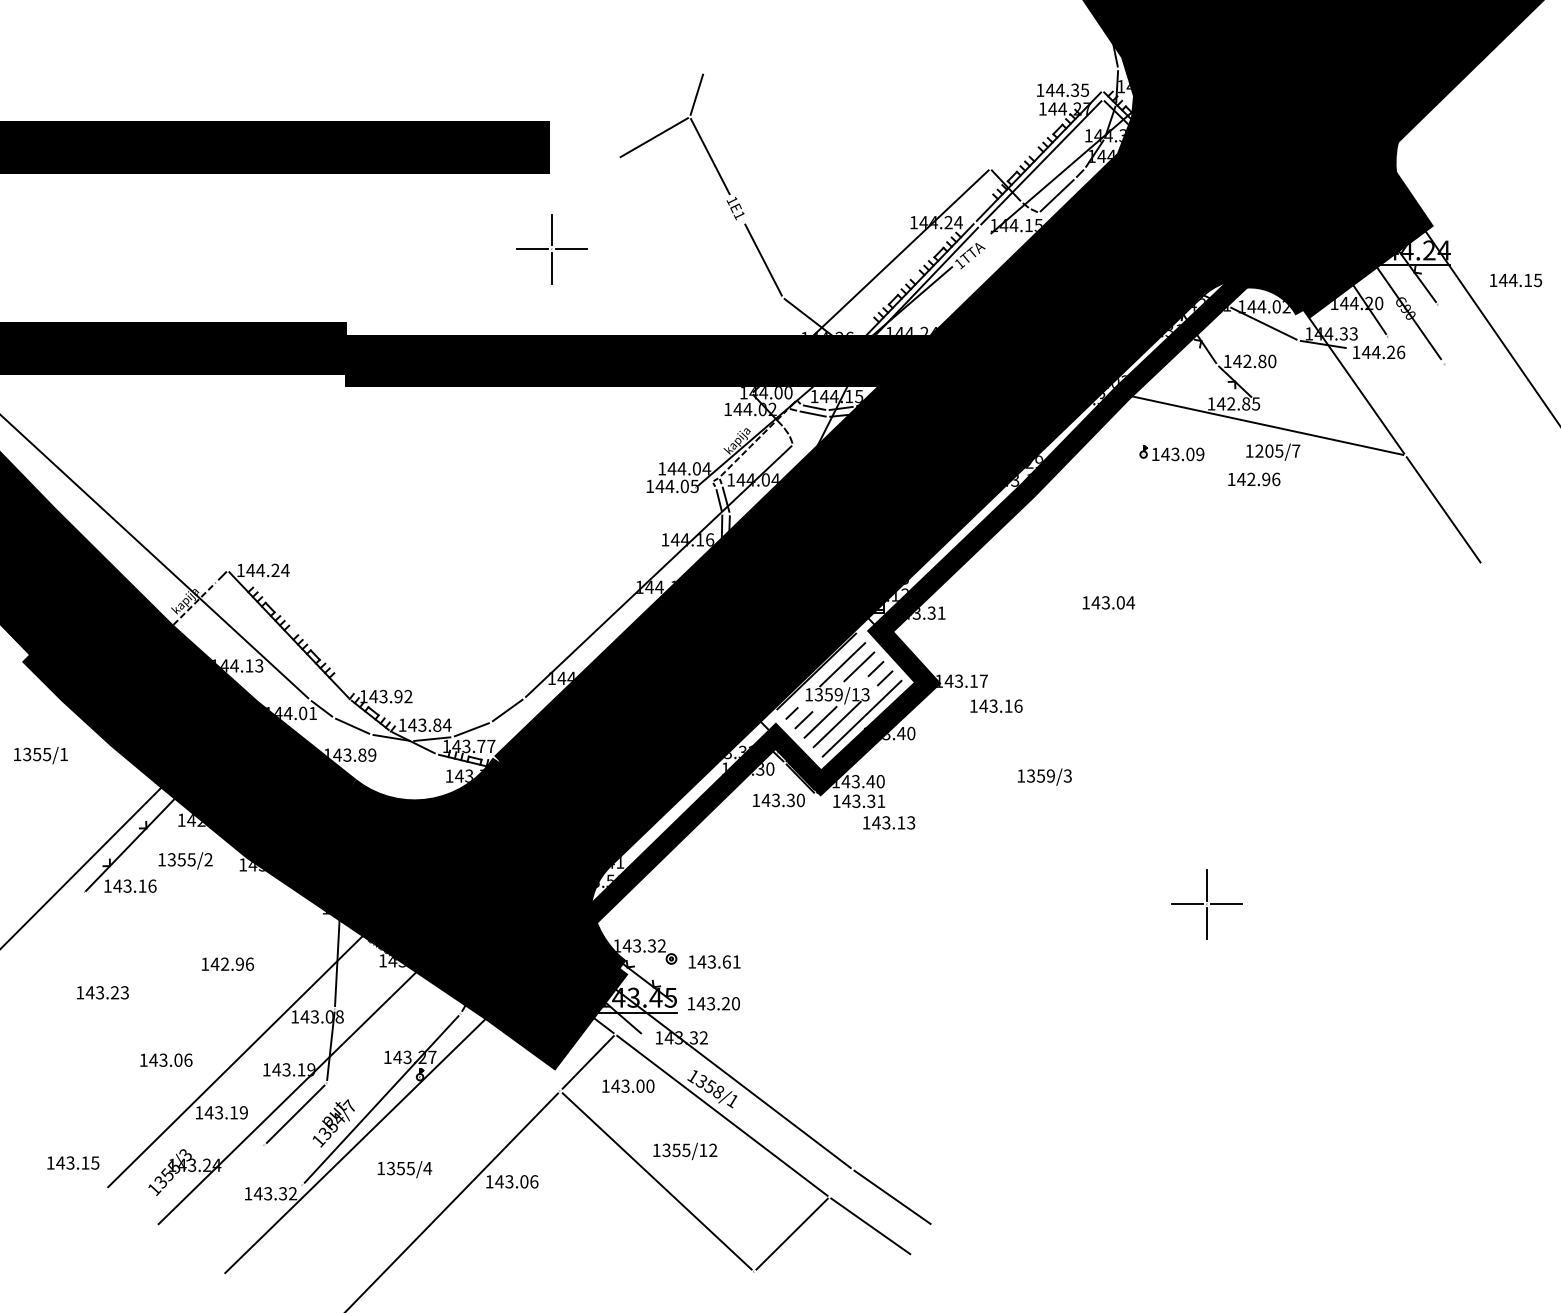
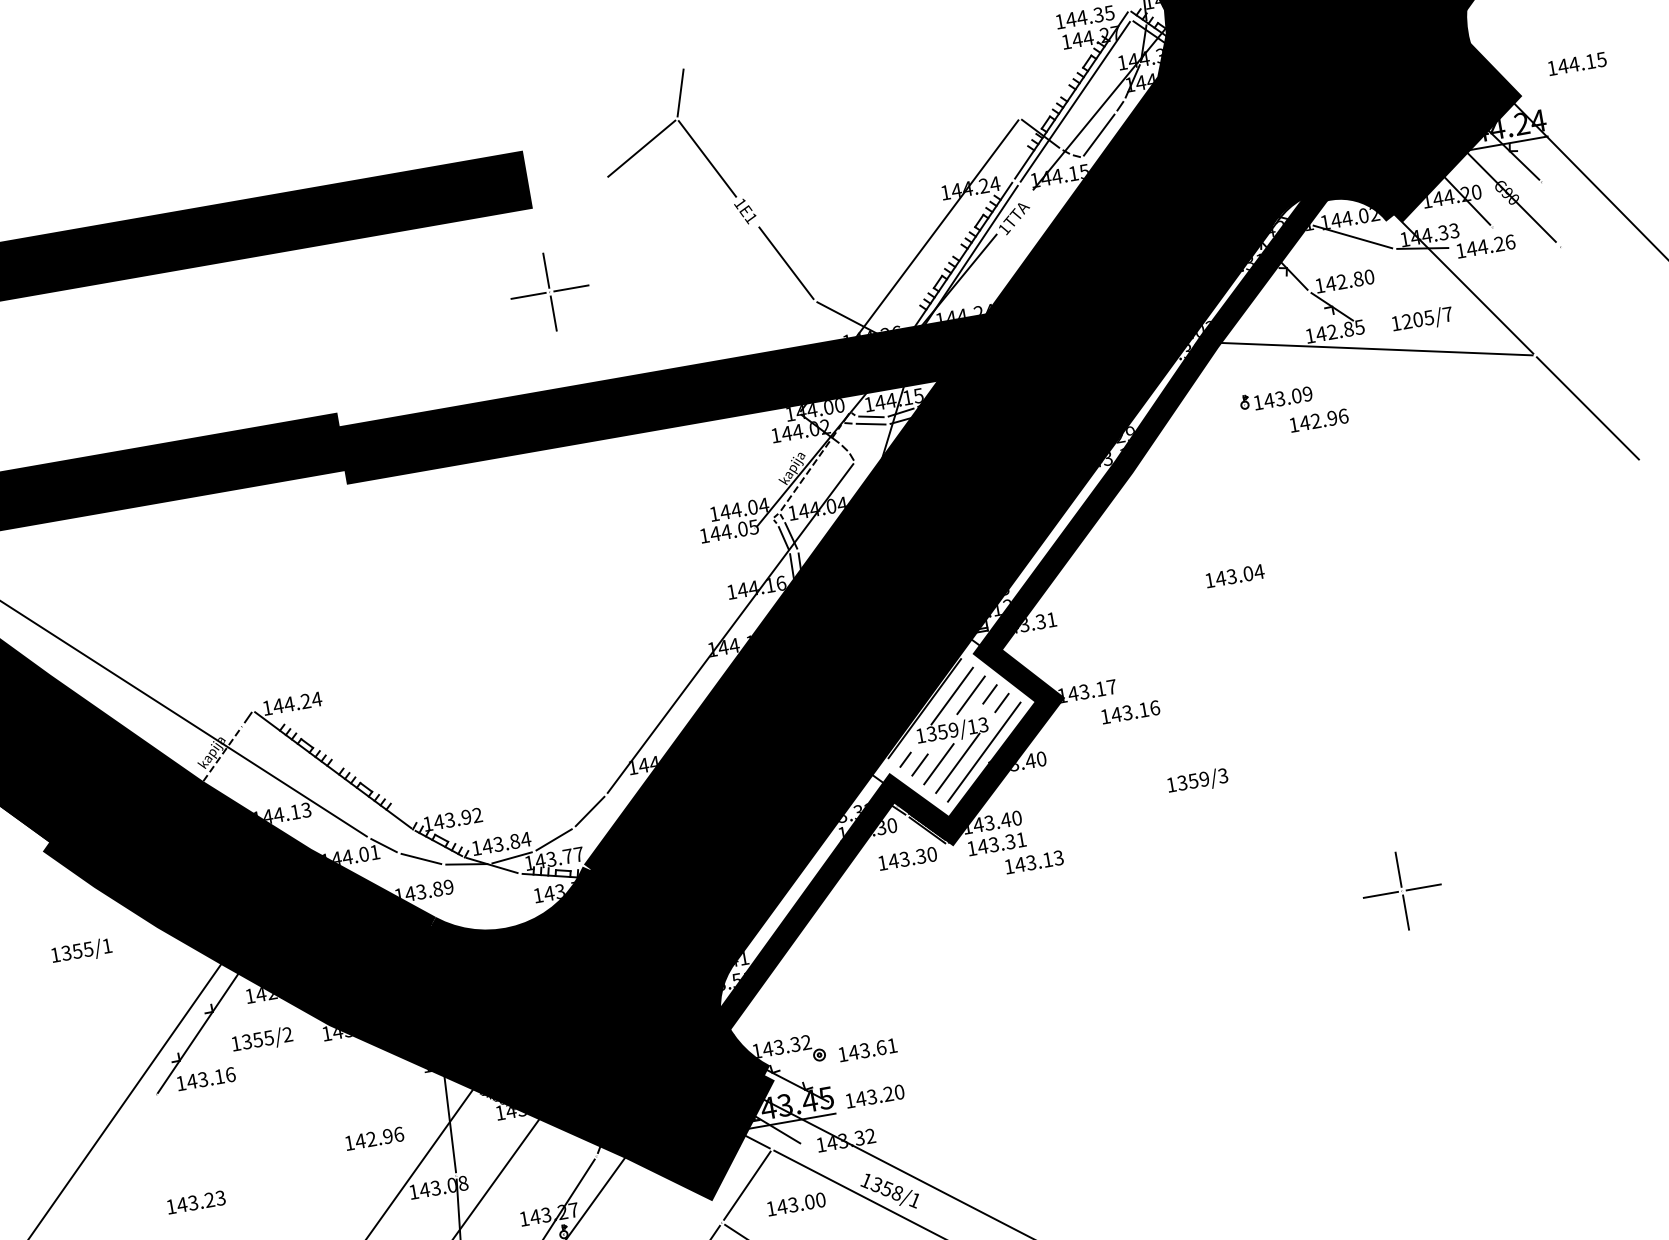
text: (1516, 280) -> (1577, 63), moved
text: (1273, 451) -> (1422, 319), moved
text: (1254, 479) -> (1319, 420), moved
text: (227, 963) -> (374, 1137), moved

